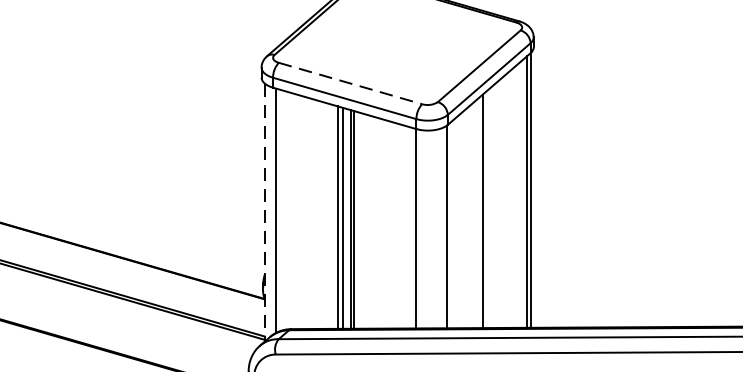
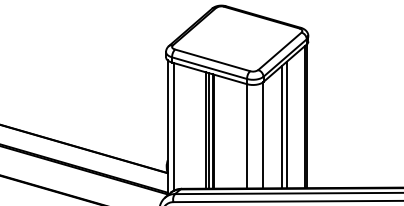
line: (352, 83) -> (213, 60), dashed -> solid
line: (491, 208) -> (286, 125), added
line: (264, 211) -> (167, 127), dashed -> solid

